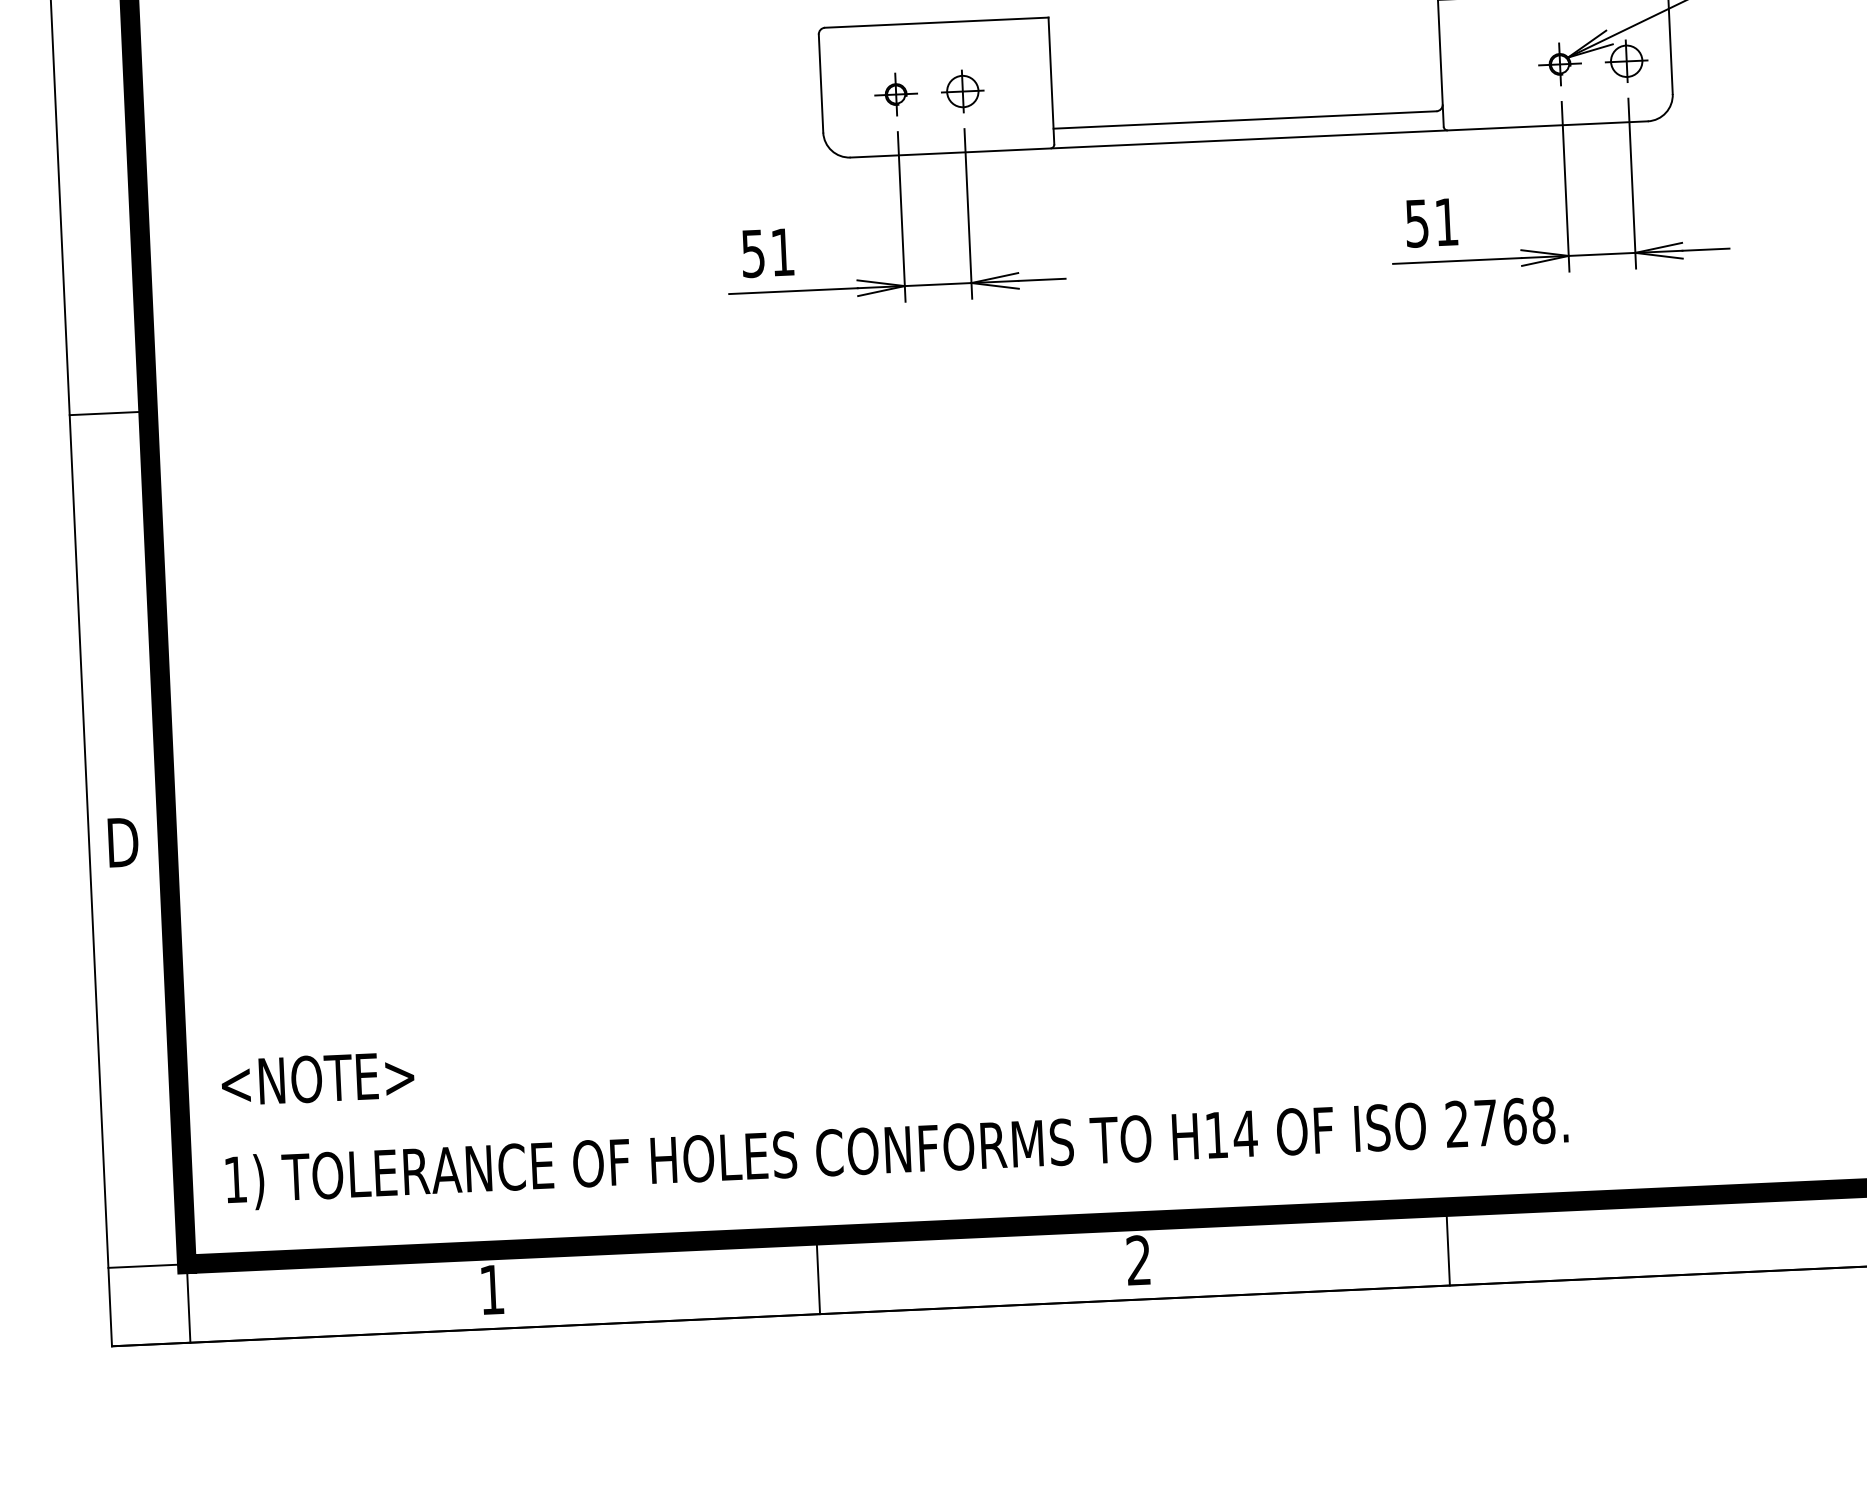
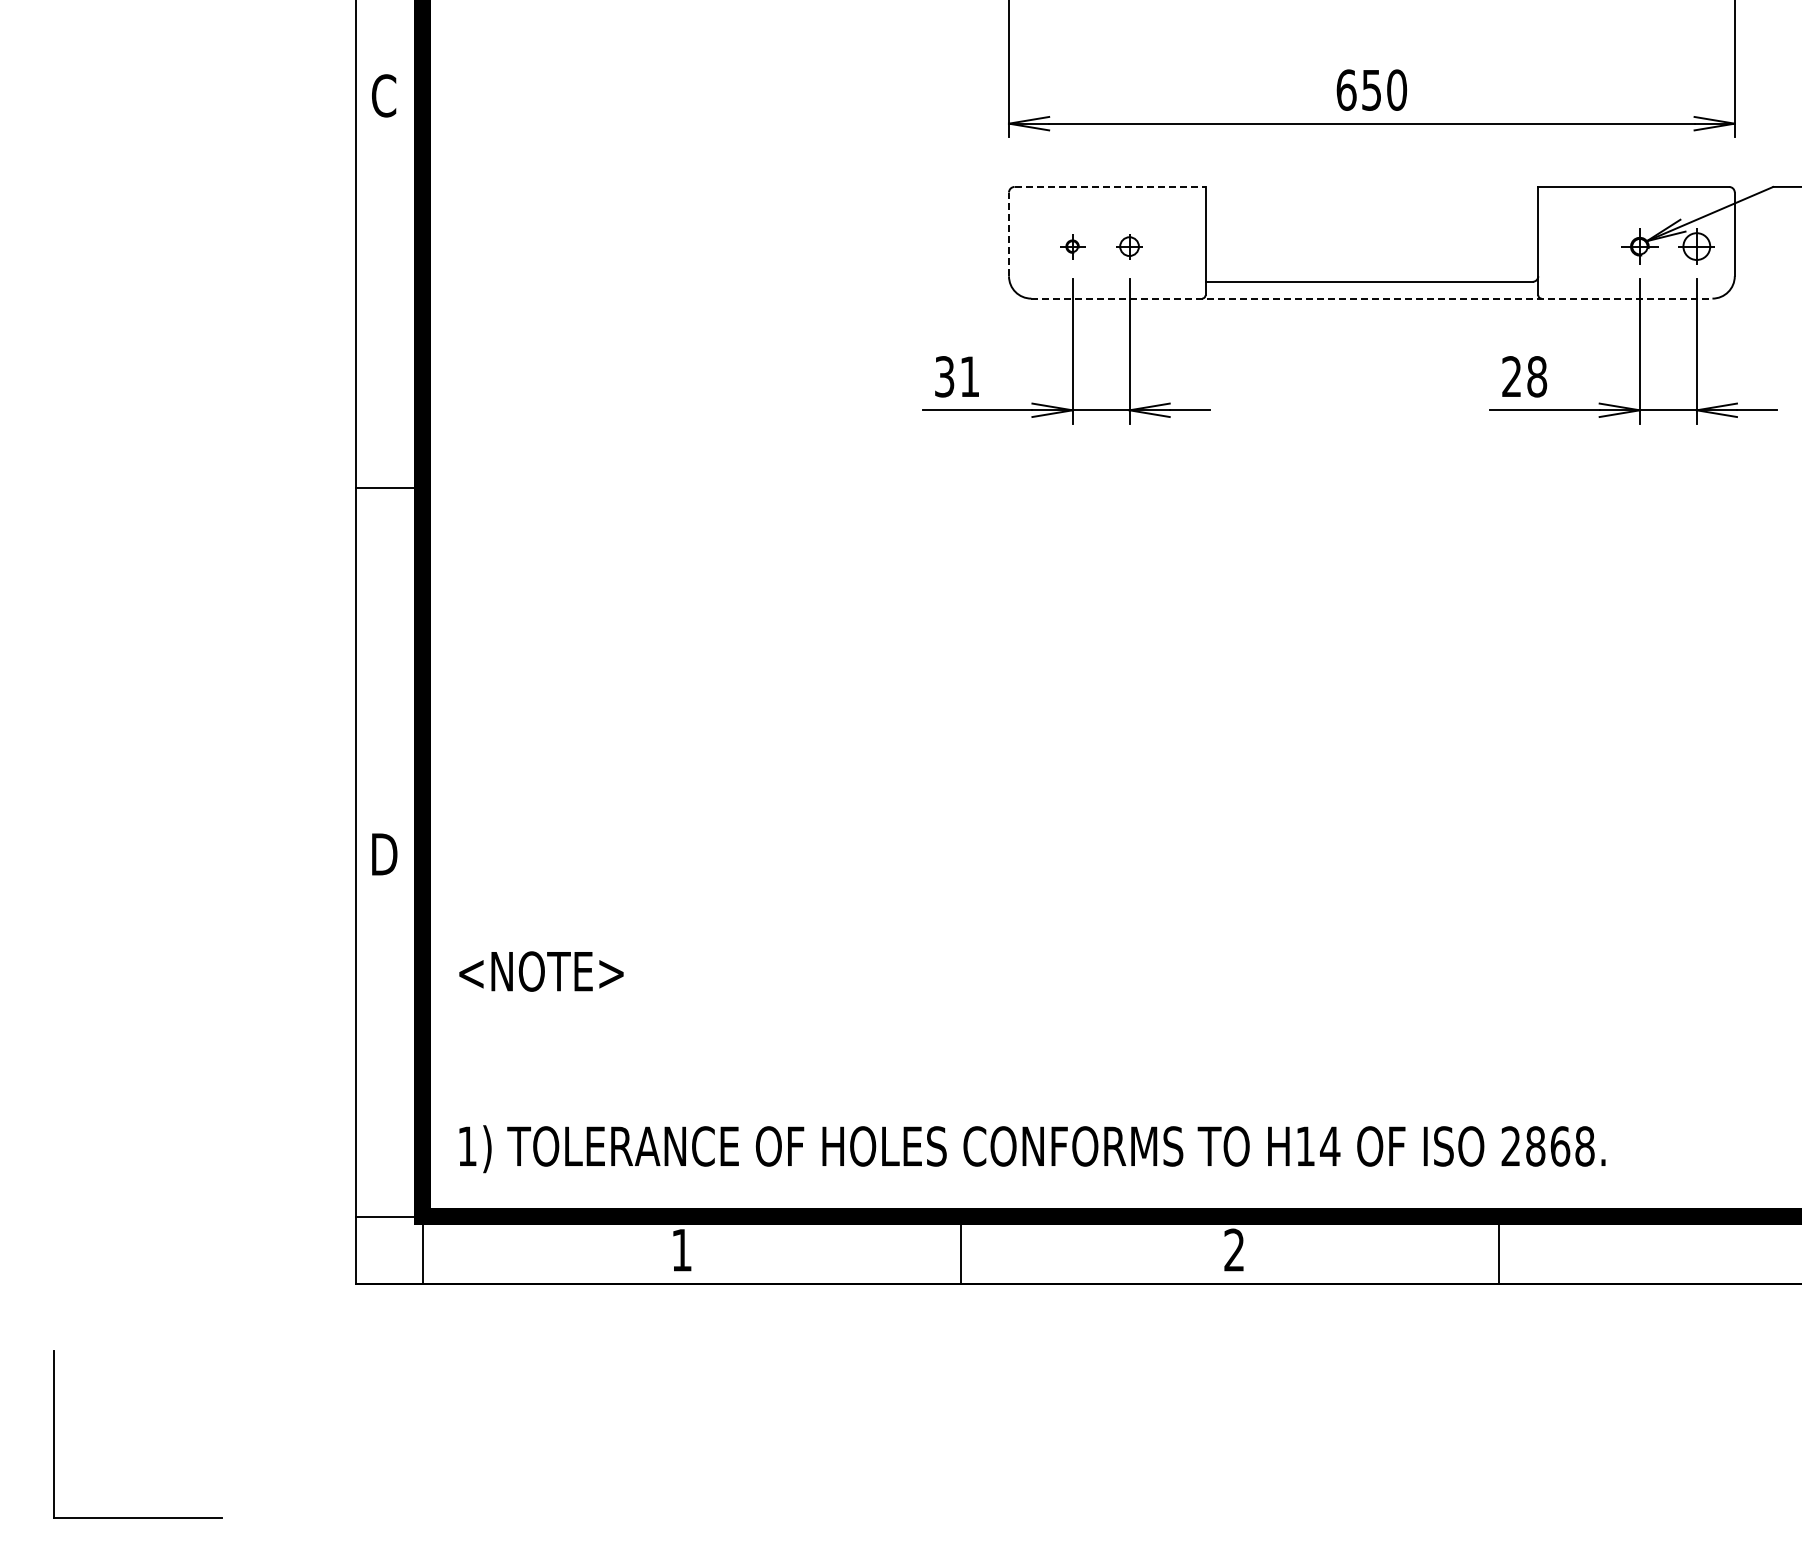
line: (937, 22) -> (1110, 186), solid -> dashed
line: (821, 83) -> (1009, 234), solid -> dashed
part: (962, 91) -> (1129, 246), size x0.7
part: (896, 94) -> (1072, 246), size x0.7
line: (1248, 139) -> (1371, 298), solid -> dashed
text: (1431, 222) -> (1524, 376), 51 -> 28
text: (754, 253) -> (945, 376), 51 -> 31
text: (317, 1078) -> (541, 971), moved
text: (1485, 1123) -> (1535, 1146), 2768. -> 2868.

